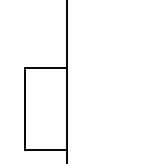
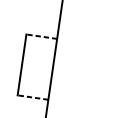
line: (46, 67) -> (42, 36), solid -> dashed
line: (46, 149) -> (33, 97), solid -> dashed

